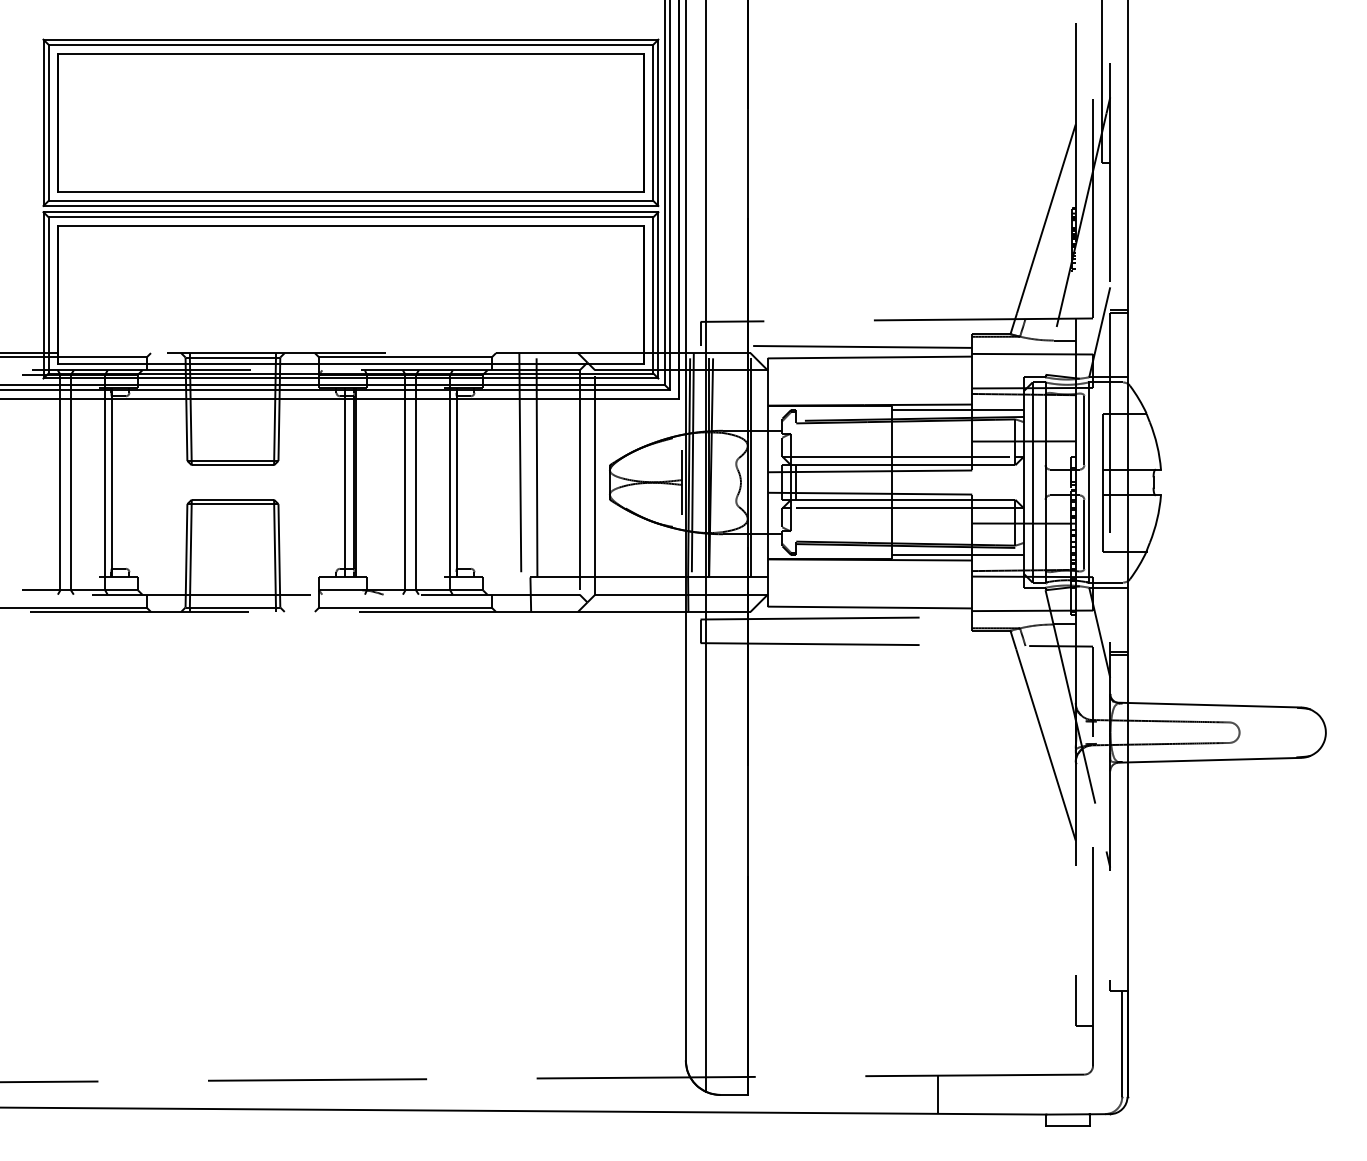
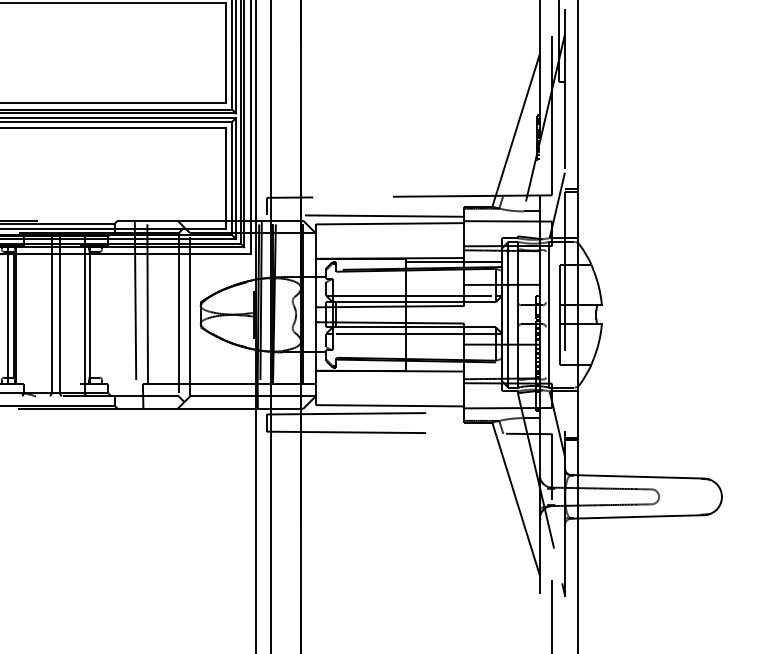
line: (1084, 430) -> (546, 276), removed
line: (1084, 534) -> (546, 352), removed
line: (957, 555) -> (453, 367), removed

